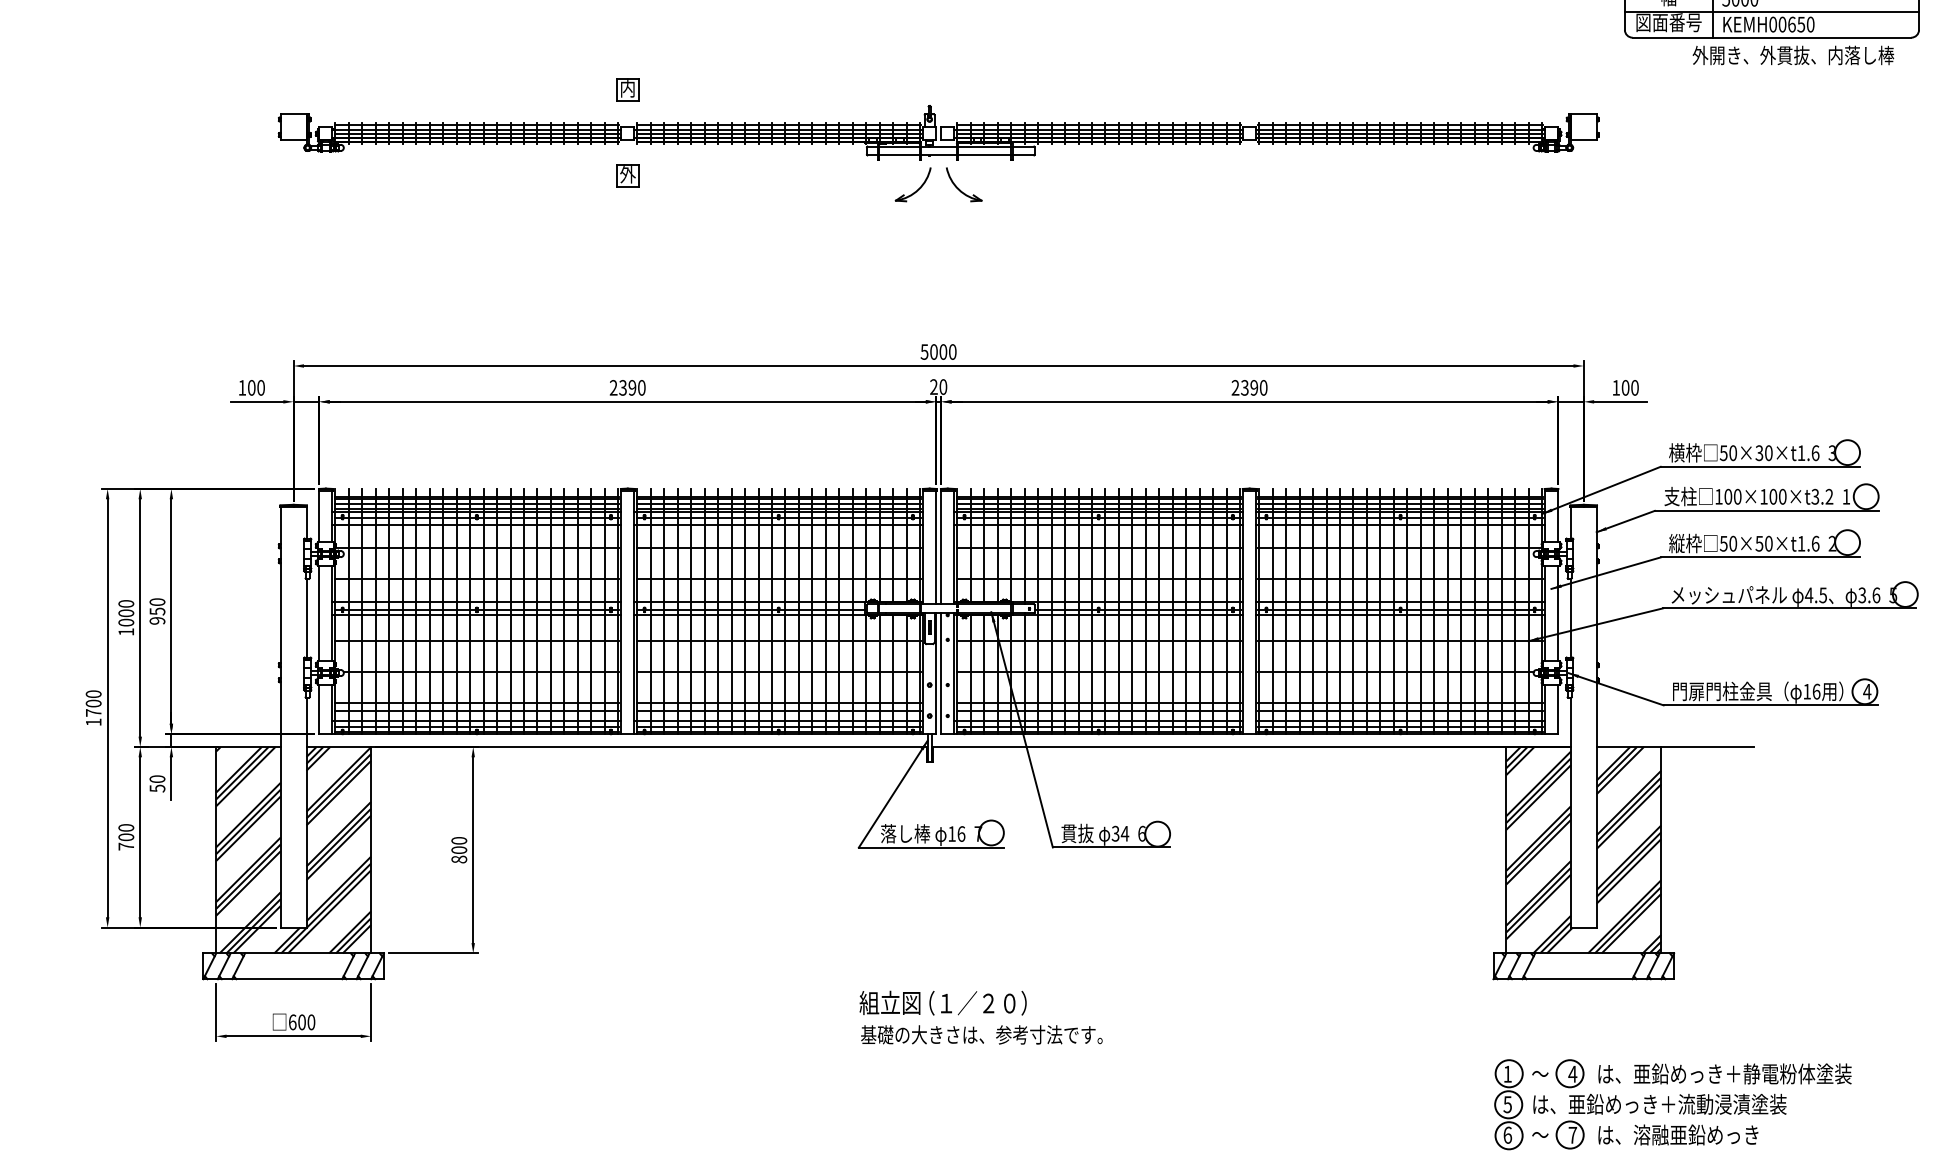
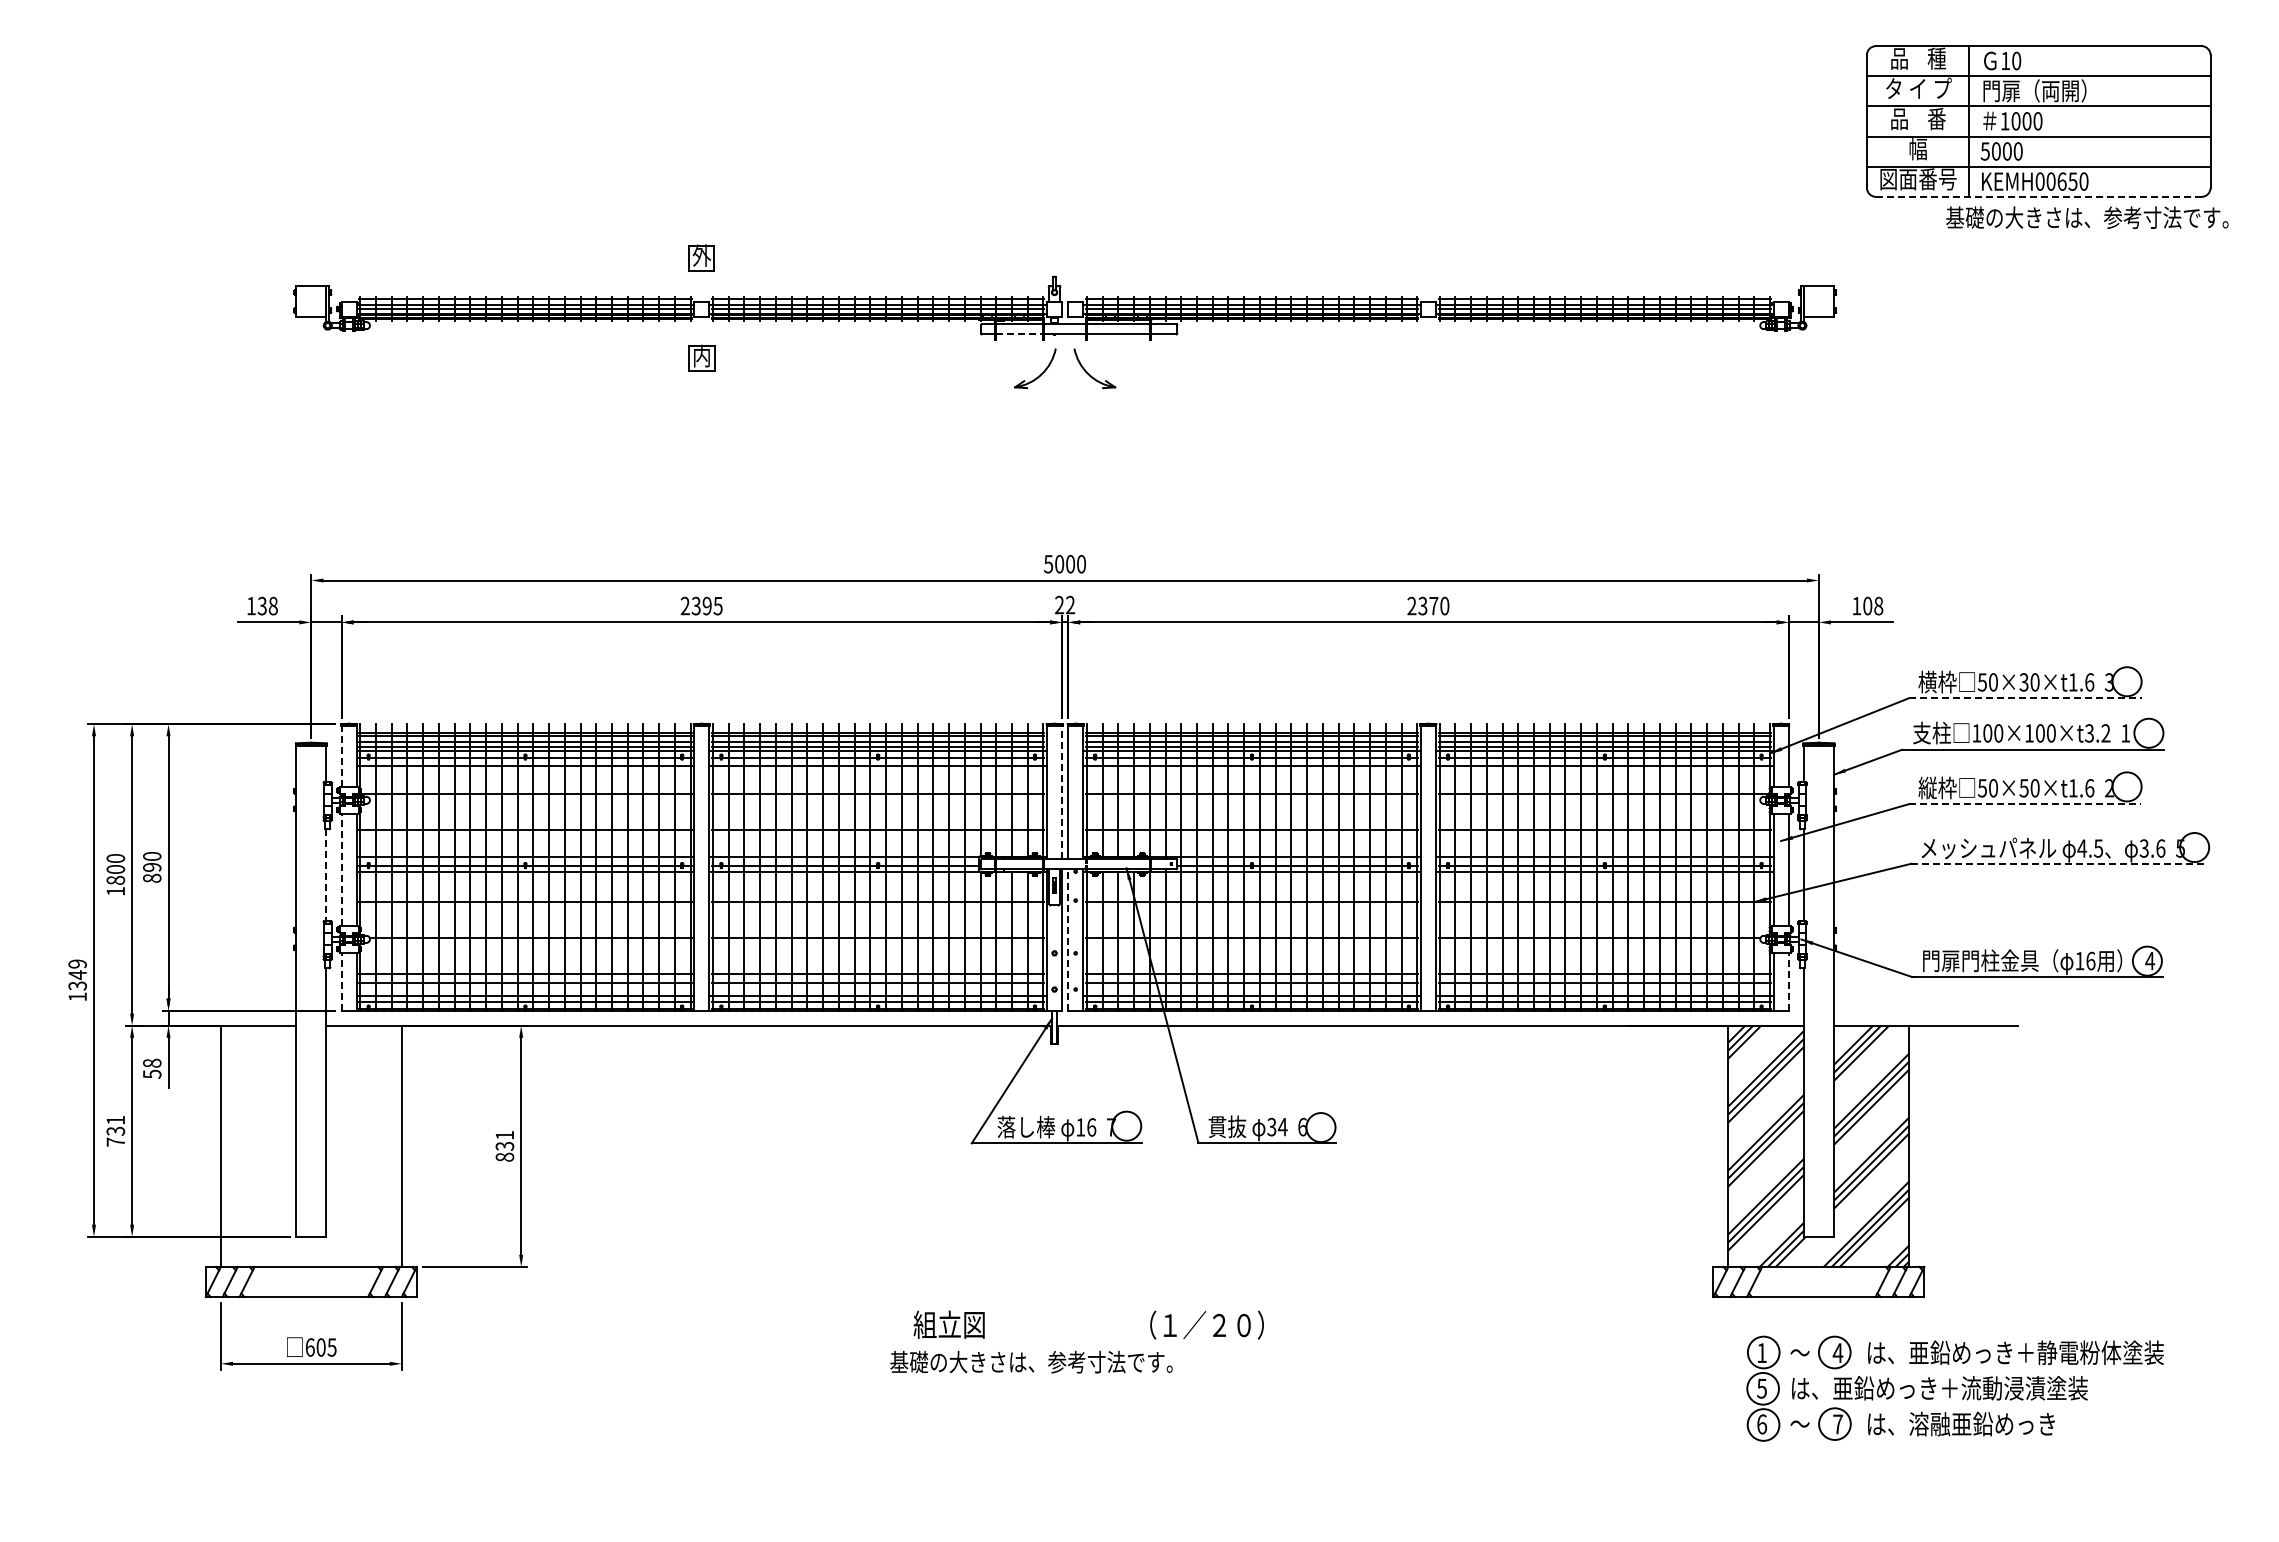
line: (1771, 37) -> (2038, 196), solid -> dashed
text: (1813, 55) -> (2087, 217), 外開き、外貫抜、内落し棒 -> 基礎の大きさは、参考寸法です。
text: (627, 87) -> (701, 255), 内 -> 外
line: (899, 155) -> (1019, 334), solid -> dashed
text: (627, 173) -> (701, 355), 外 -> 内
text: (641, 387) -> (717, 605), 2390 -> 2395
text: (943, 387) -> (1070, 605), 20 -> 22
text: (1253, 387) -> (1433, 605), 2390 -> 2370
text: (256, 388) -> (267, 606), 100 -> 138
text: (1634, 388) -> (1878, 606), 100 -> 108
line: (1760, 466) -> (2025, 698), solid -> dashed
line: (319, 516) -> (341, 756), solid -> dashed
line: (936, 547) -> (1062, 792), solid -> dashed
line: (1760, 557) -> (2025, 804), solid -> dashed
line: (1788, 608) -> (2058, 863), solid -> dashed
line: (319, 613) -> (341, 869), solid -> dashed
text: (157, 615) -> (152, 872), 950 -> 890
line: (306, 618) -> (326, 875), solid -> dashed
text: (126, 621) -> (115, 879), 1000 -> 1800
line: (941, 673) -> (1068, 939), solid -> dashed
text: (93, 703) -> (77, 974), 1700 -> 1349
line: (319, 709) -> (341, 981), solid -> dashed
line: (1557, 709) -> (1788, 981), solid -> dashed
text: (157, 778) -> (152, 1062), 50 -> 58
text: (126, 832) -> (115, 1125), 700 -> 731
text: (458, 845) -> (504, 1140), 800 -> 831
hatch: (292, 849) -> (310, 1145), removed
text: (889, 1002) -> (948, 1324), moved
text: (977, 1002) -> (1206, 1324), moved
text: (310, 1022) -> (331, 1347), 600 -> 605
text: (981, 1034) -> (1031, 1361), moved
part: (1672, 1104) -> (1954, 1388), moved

